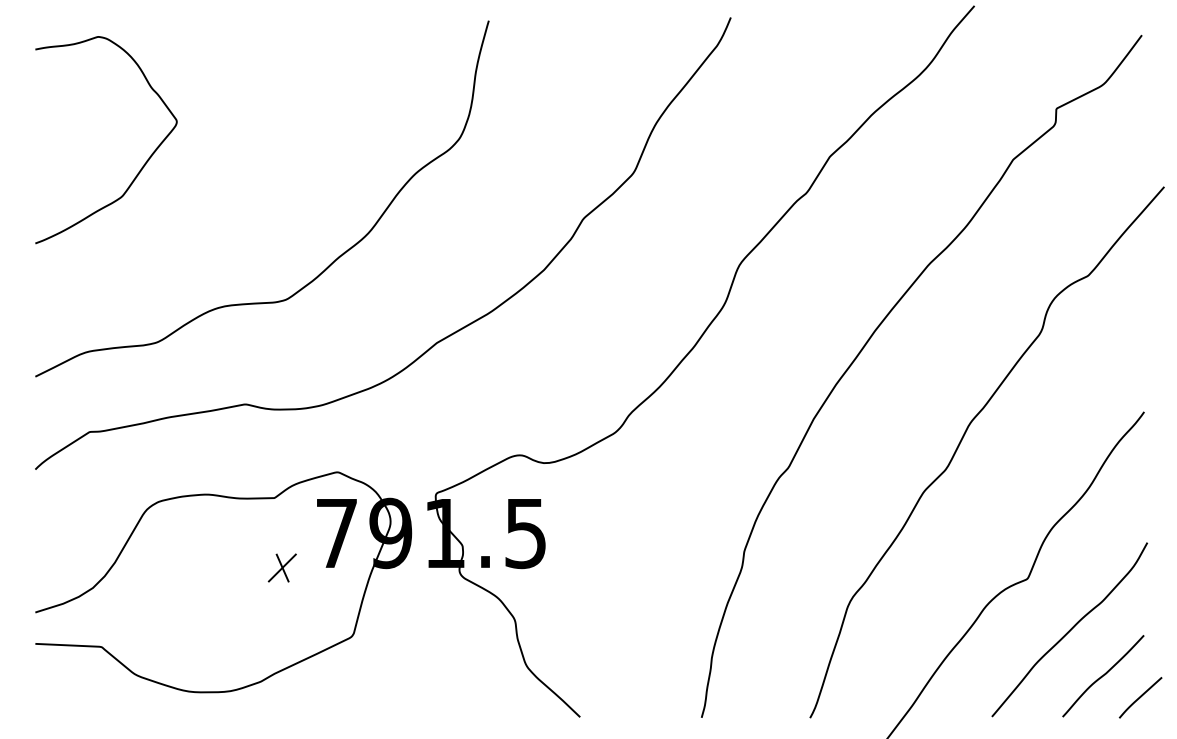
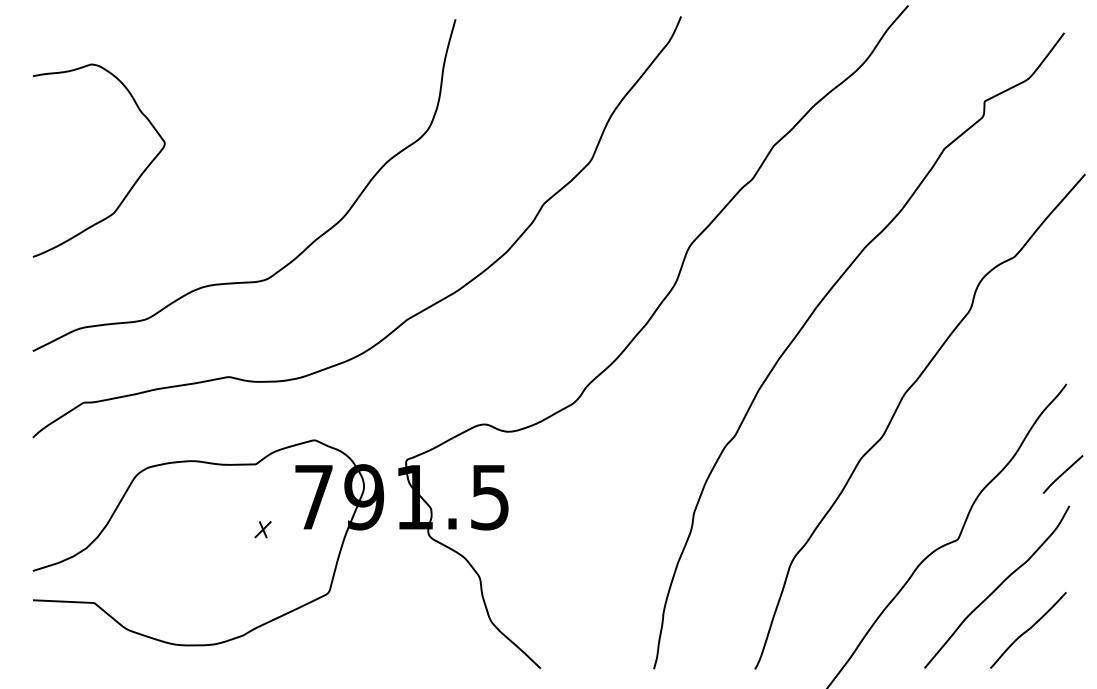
curve: (143, 164) -> (133, 183), moved
part: (281, 567) -> (262, 529), size x0.6
line: (1140, 697) -> (1063, 474), moved

